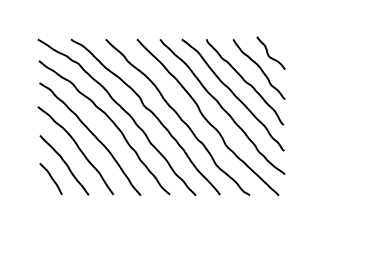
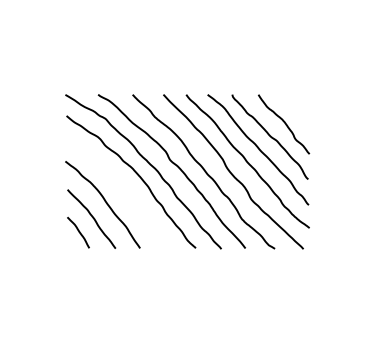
curve: (268, 53) -> (293, 108), removed
curve: (92, 135) -> (119, 189), removed

